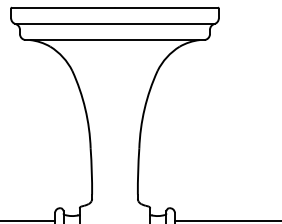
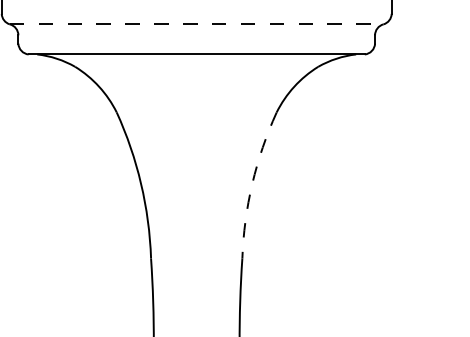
line: (115, 24) -> (197, 25), solid -> dashed
arc: (144, 108) -> (252, 182), solid -> dashed

